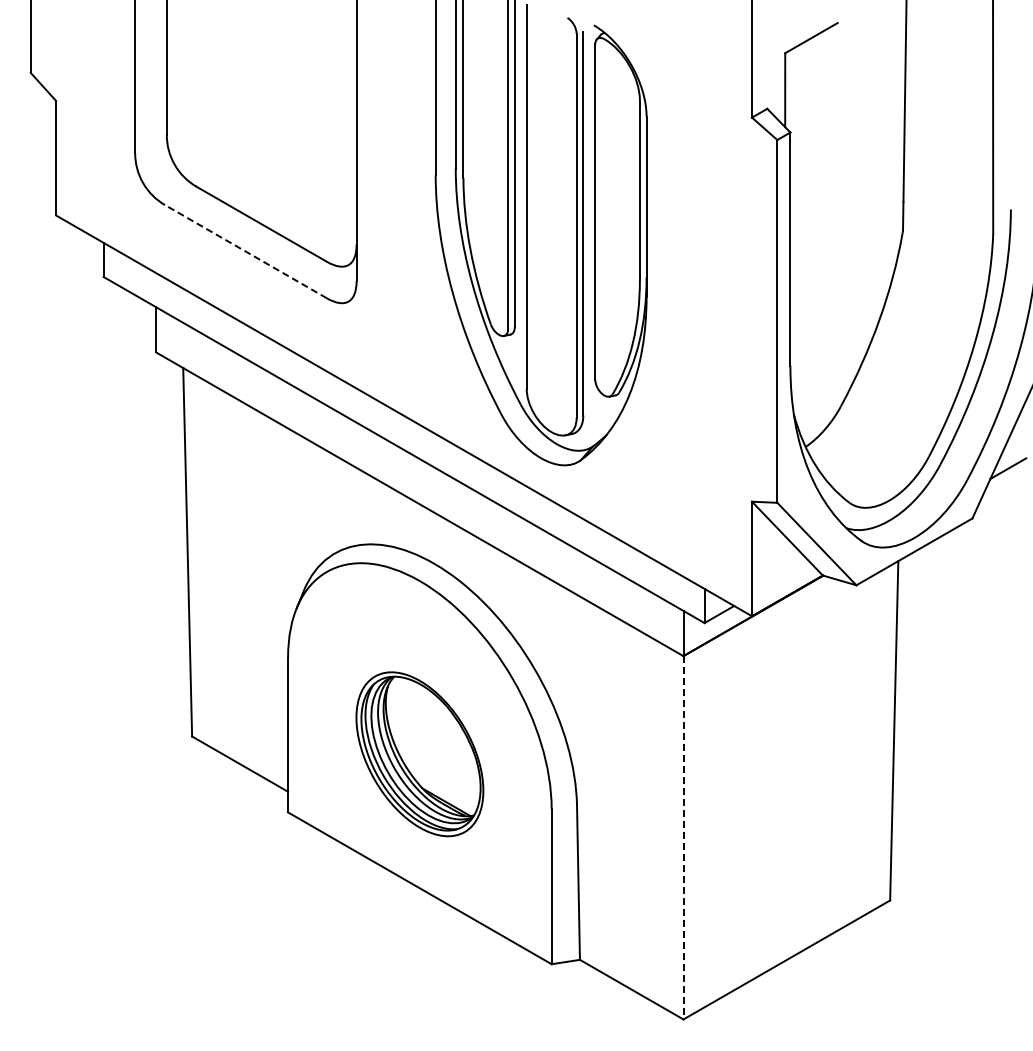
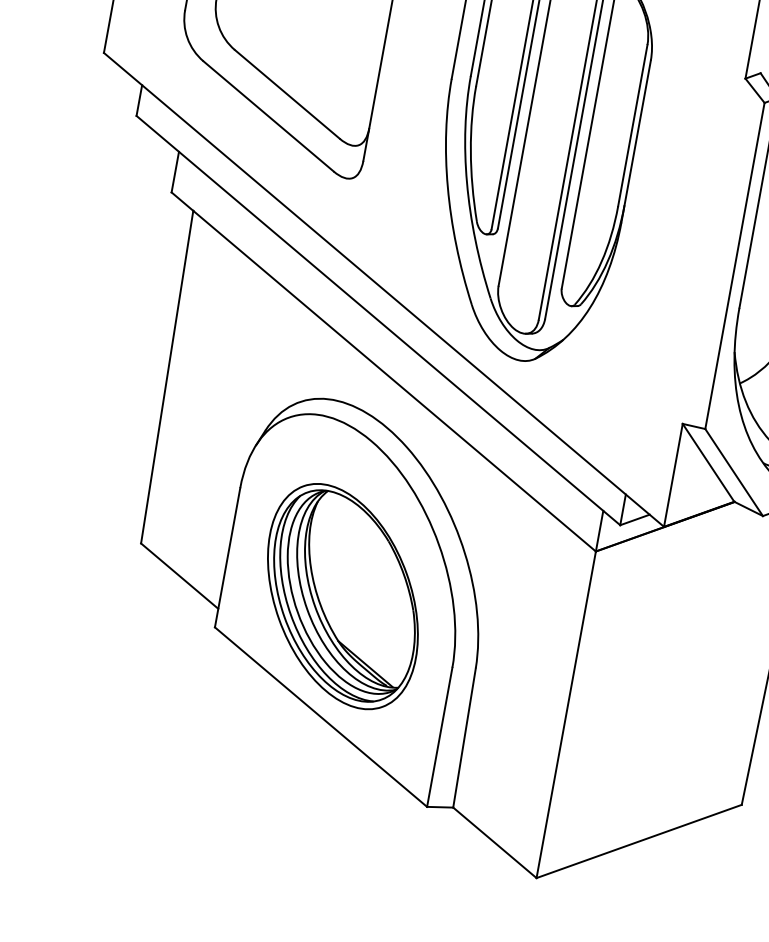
line: (245, 251) -> (268, 116), dashed -> solid
part: (419, 754) -> (342, 596), size x1.43
line: (683, 837) -> (566, 714), dashed -> solid

